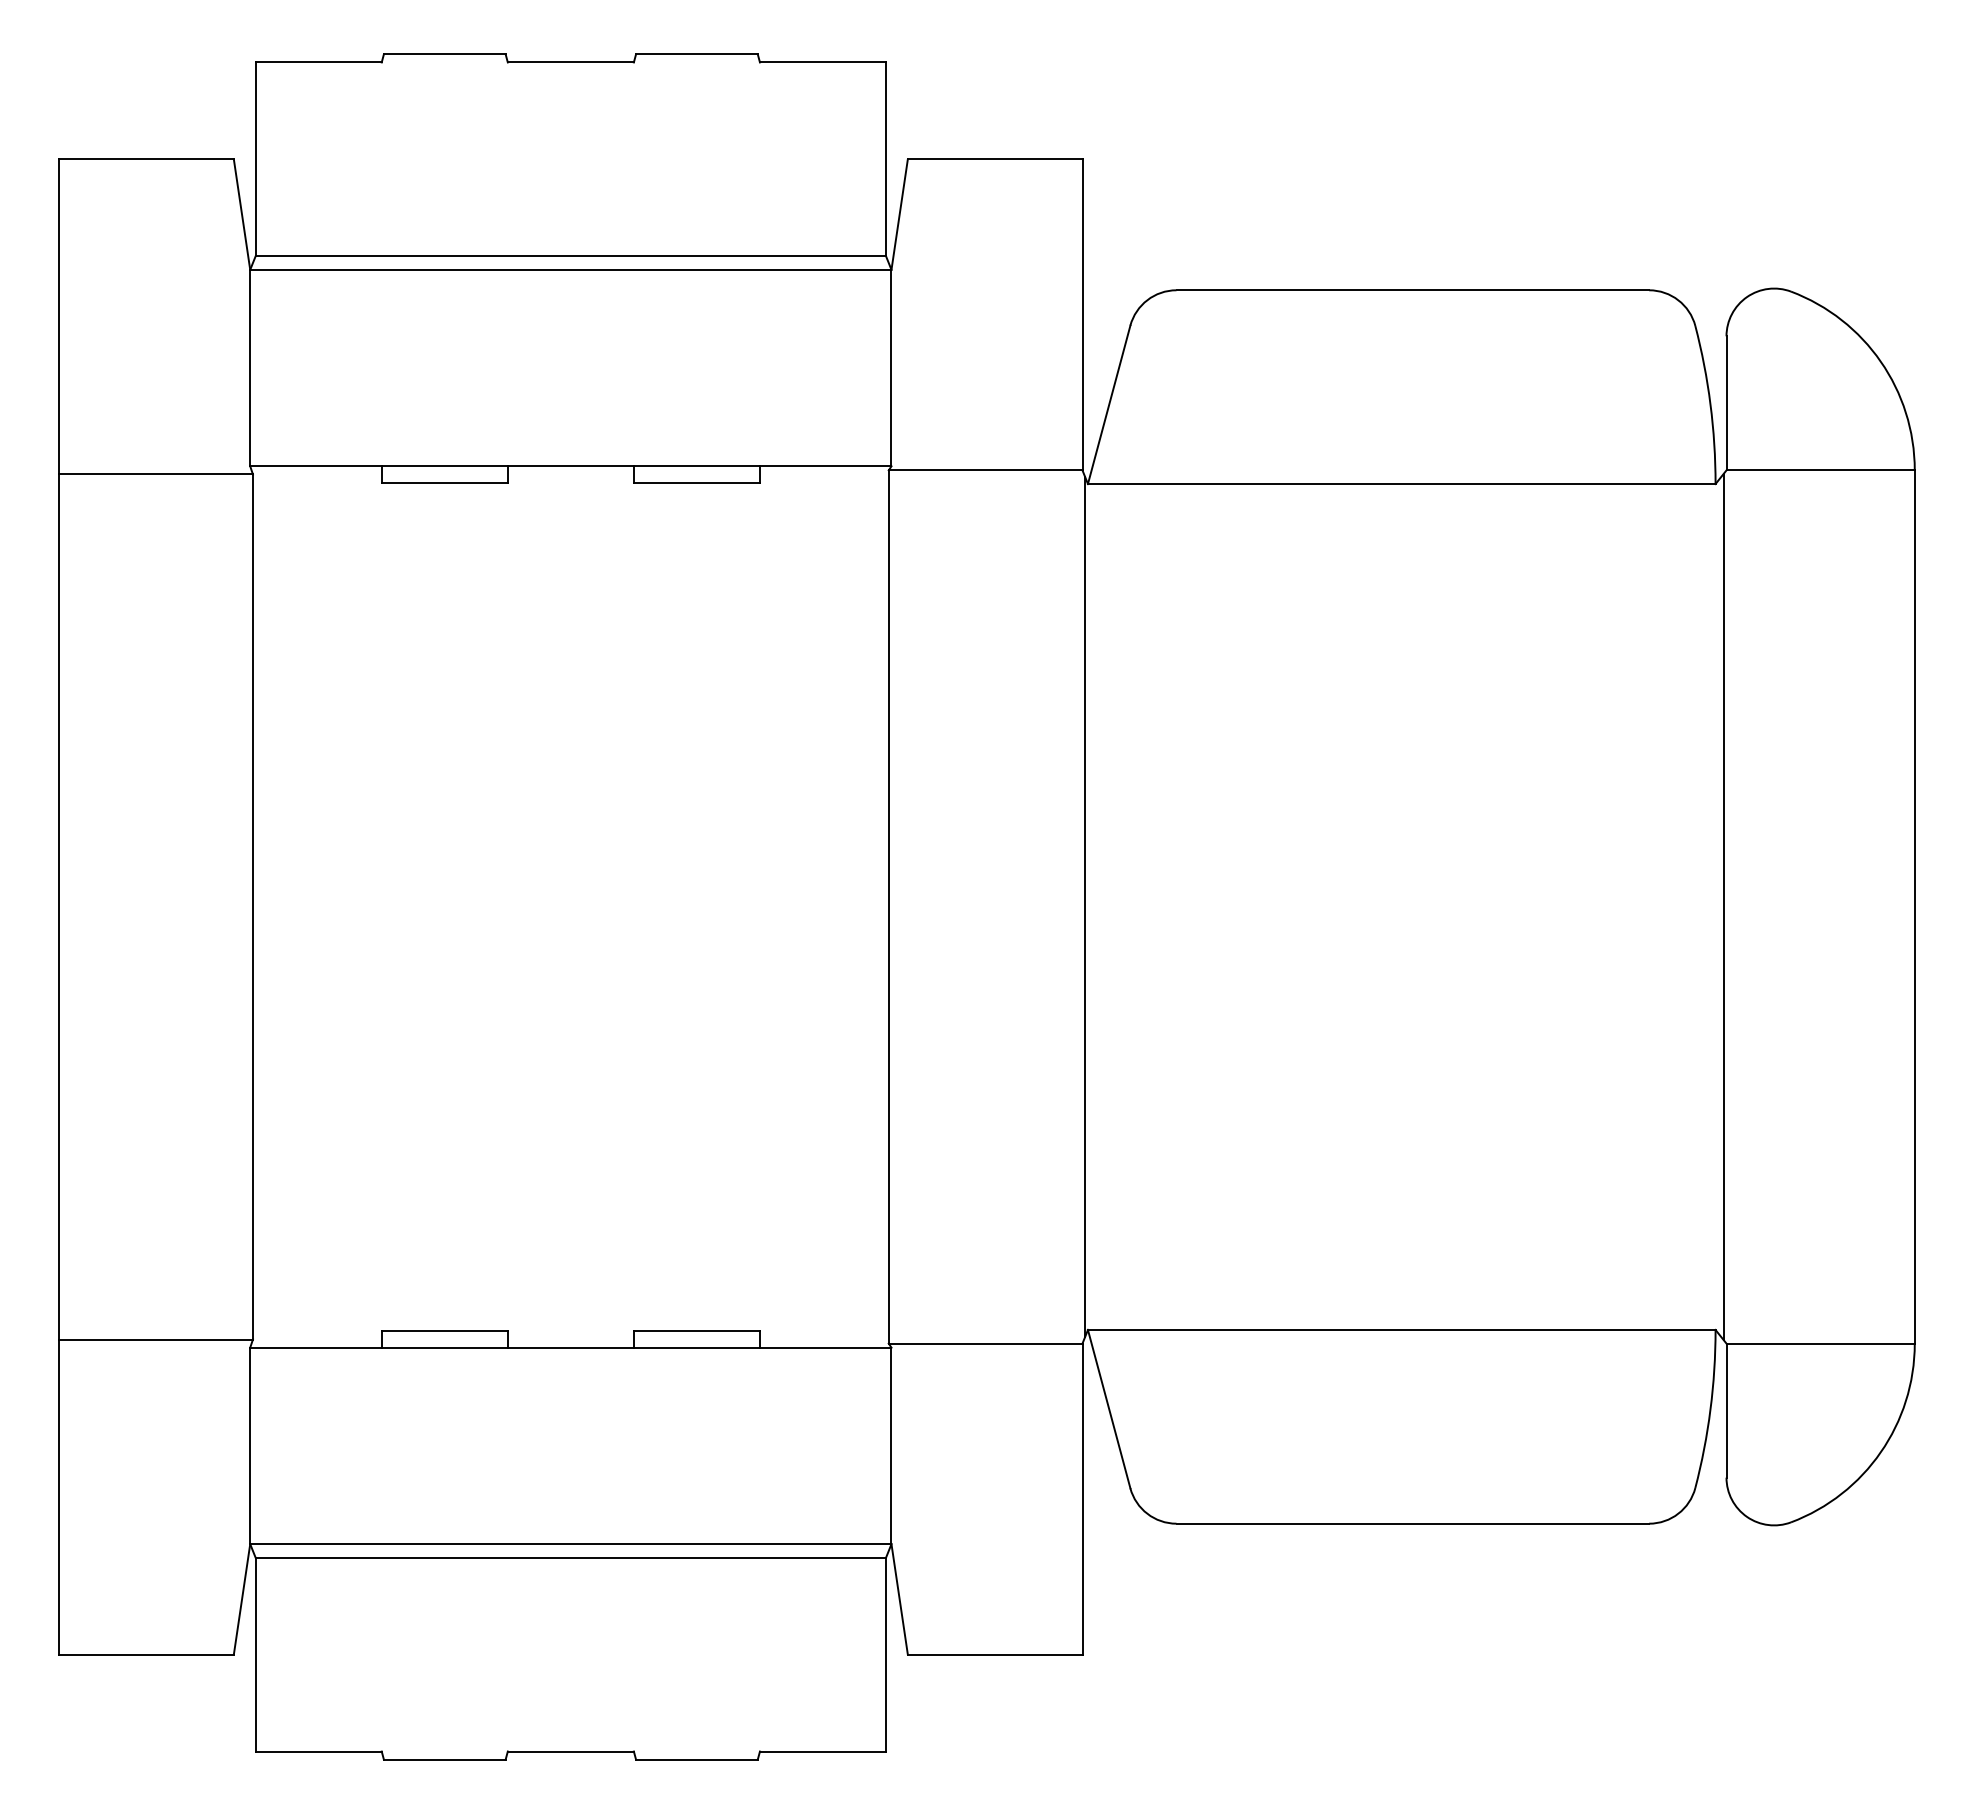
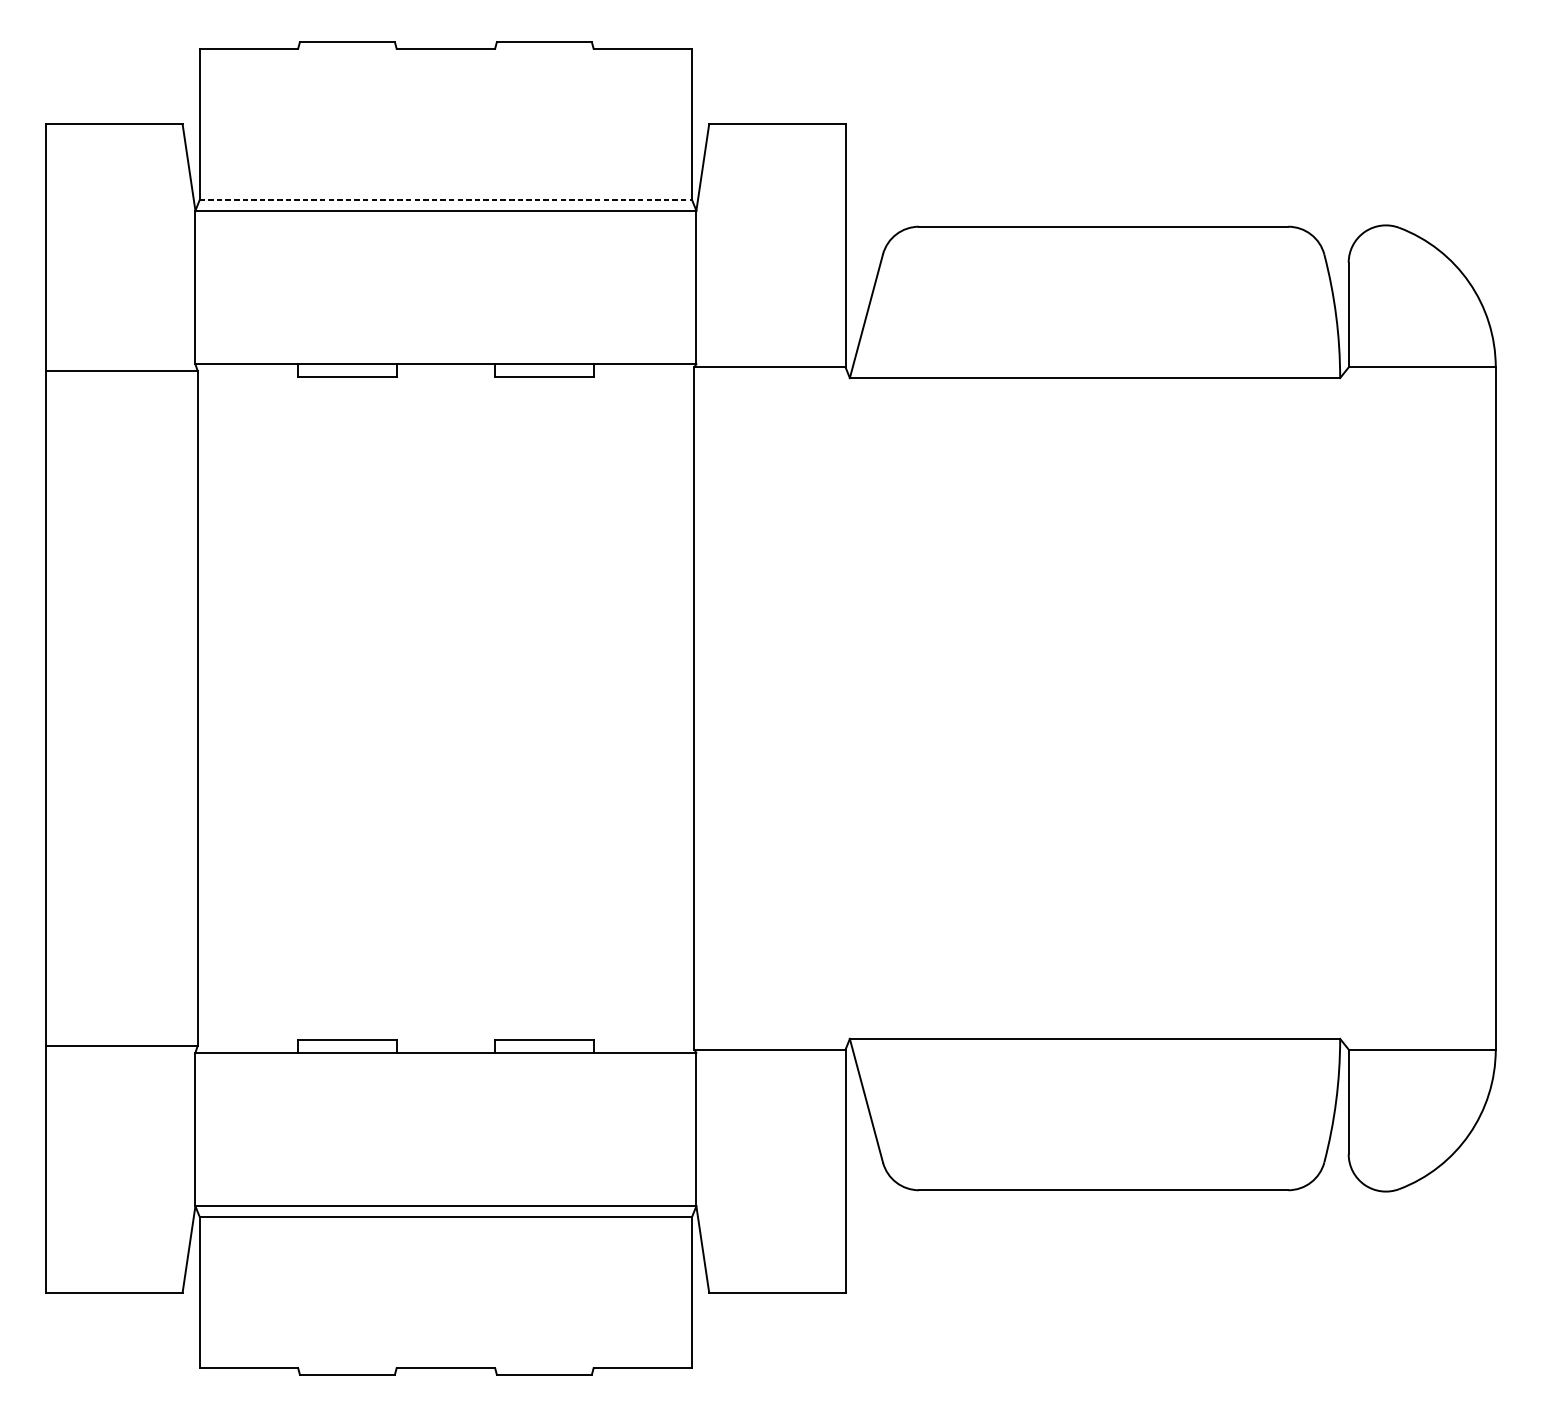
line: (571, 256) -> (446, 200), solid -> dashed
line: (1085, 906) -> (847, 708), removed
line: (1723, 906) -> (1346, 708), removed

